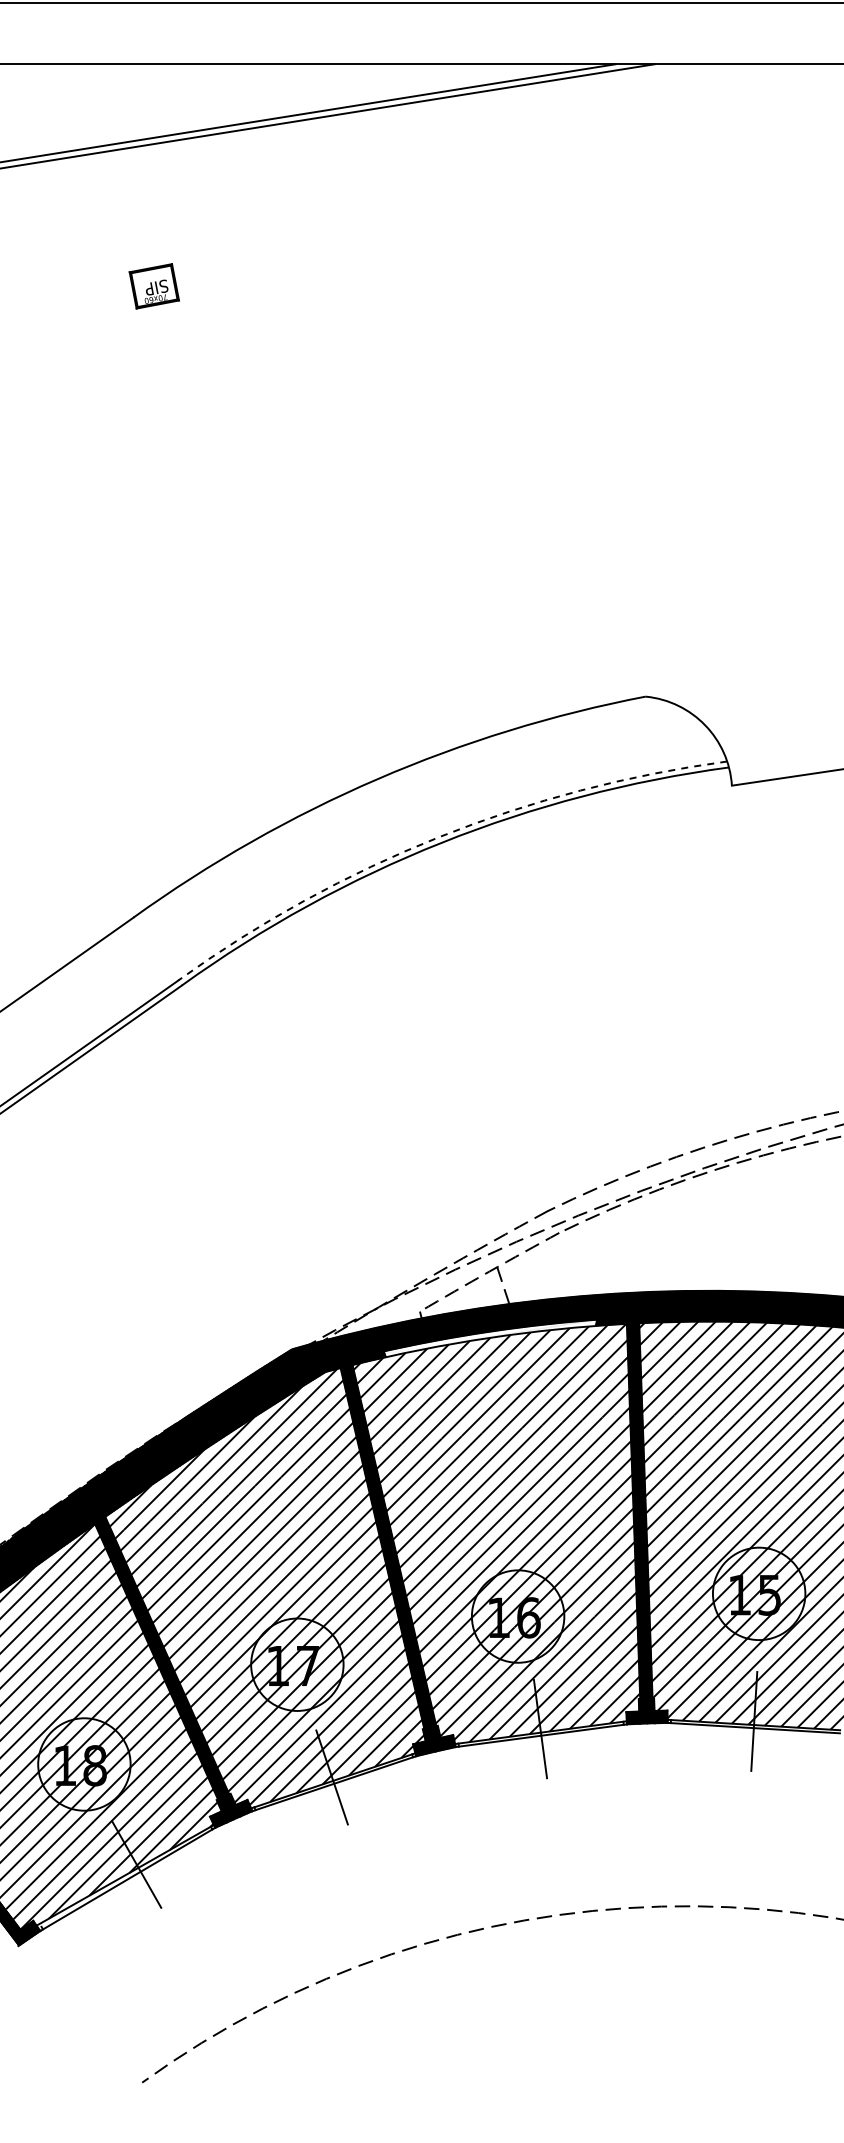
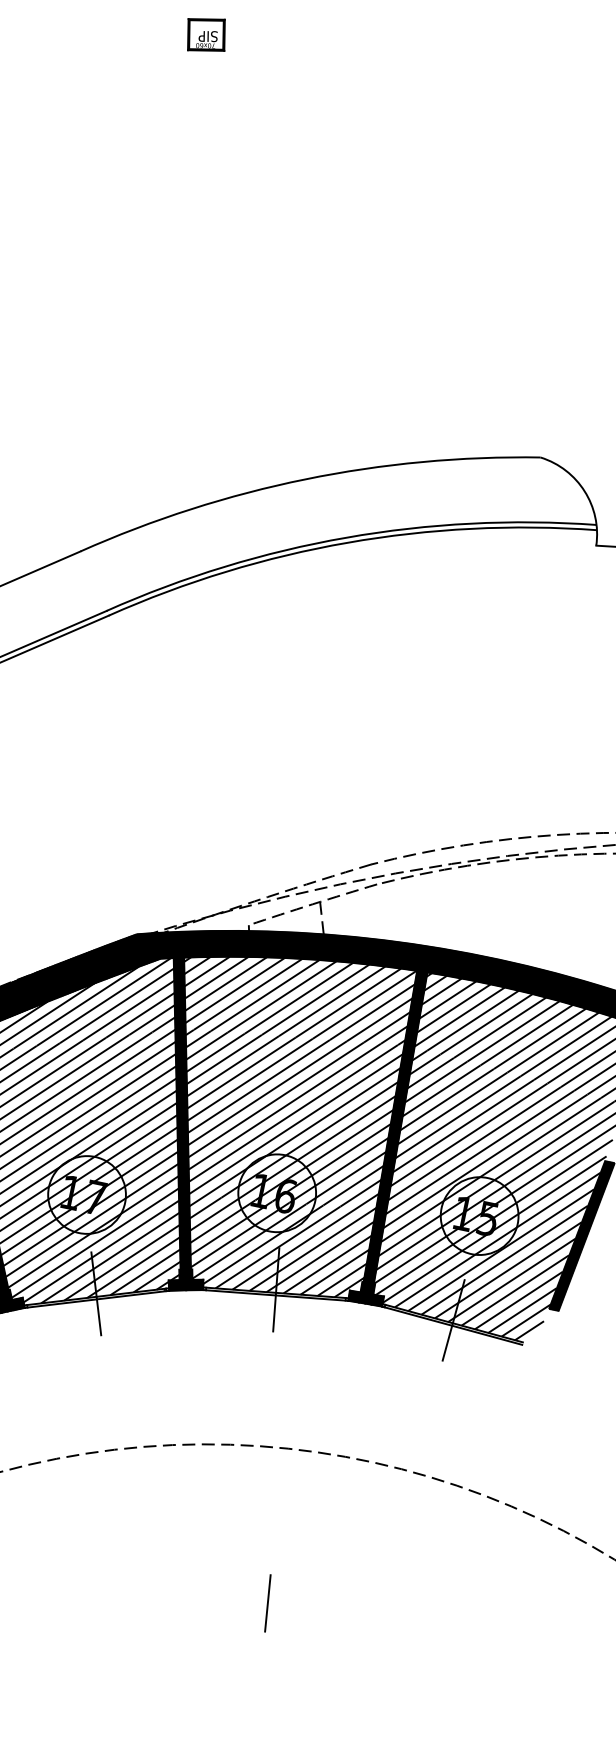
arc: (439, 837) -> (346, 538), dashed -> solid
hatch: (490, 1338) -> (302, 959), added
line: (606, 2095) -> (267, 1603), added

